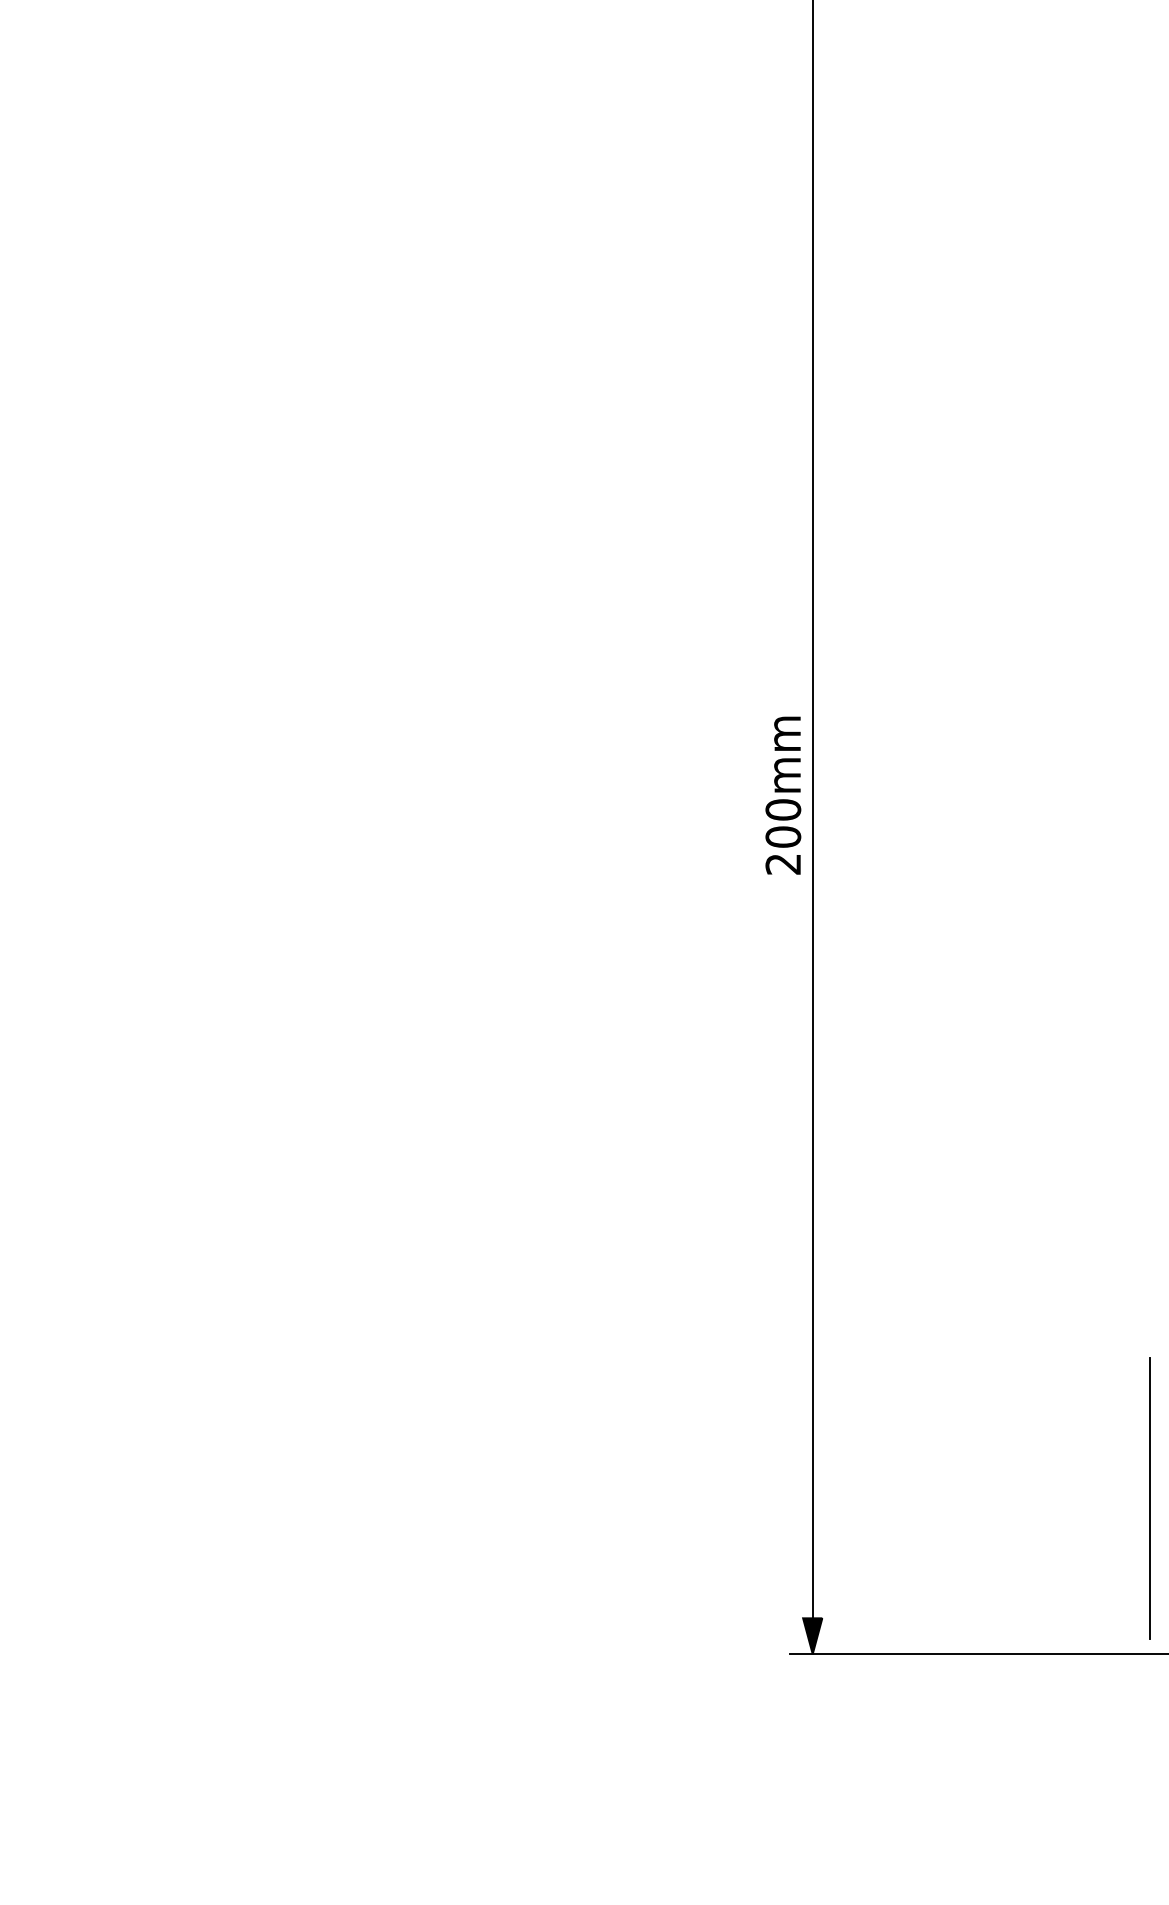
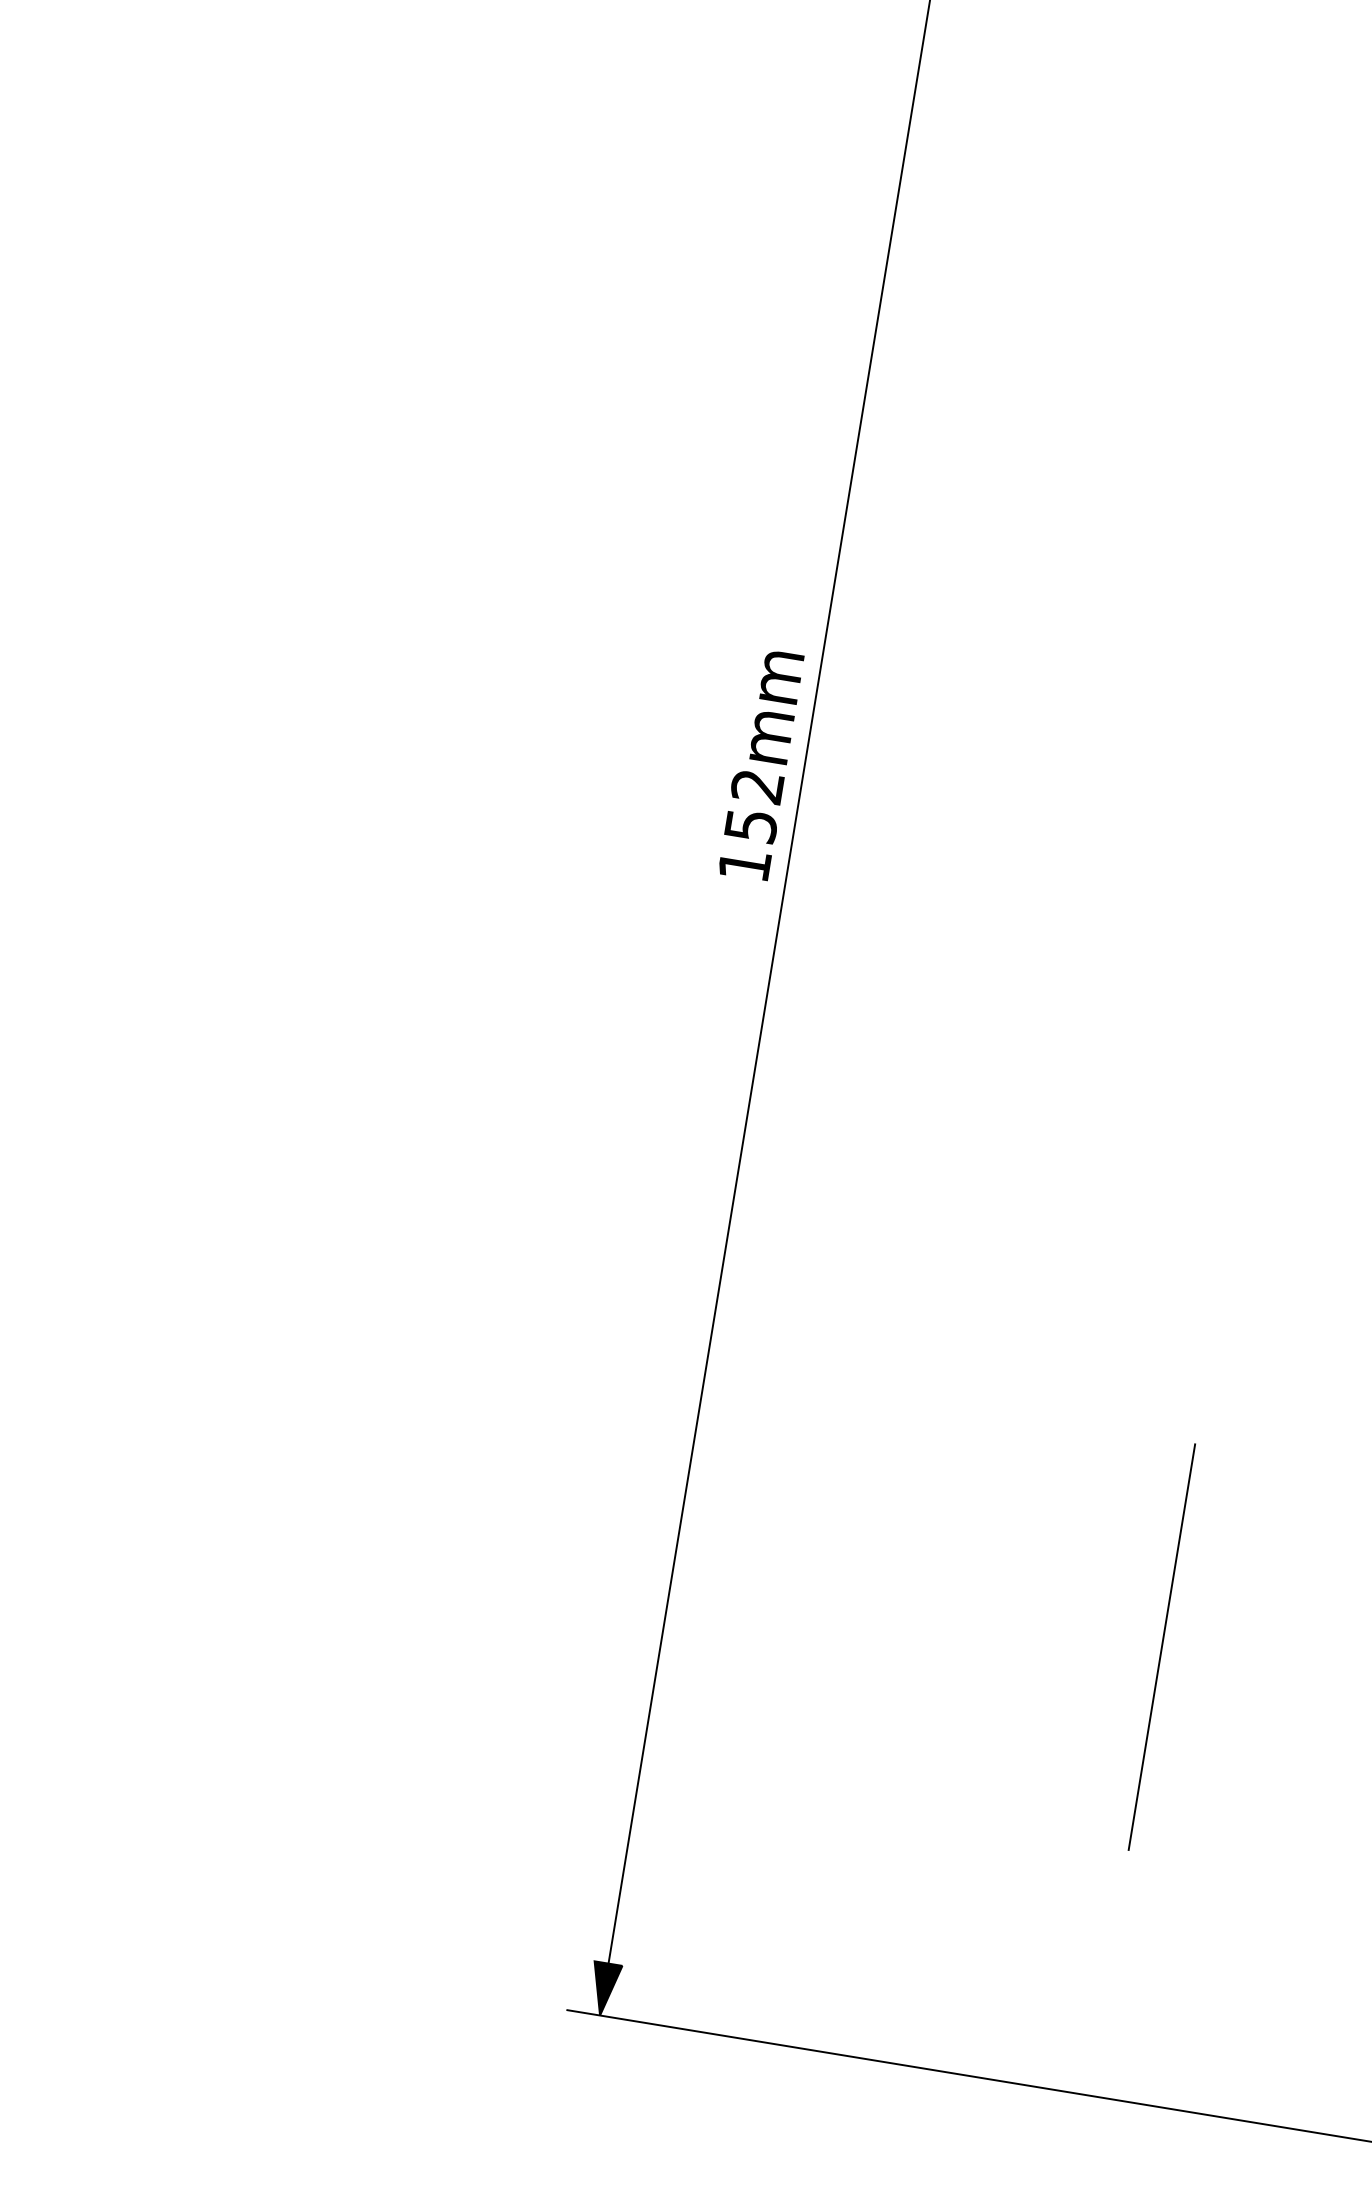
text: (783, 836) -> (751, 825), 200mm -> 152mm
line: (1149, 1498) -> (1160, 1647), moved

